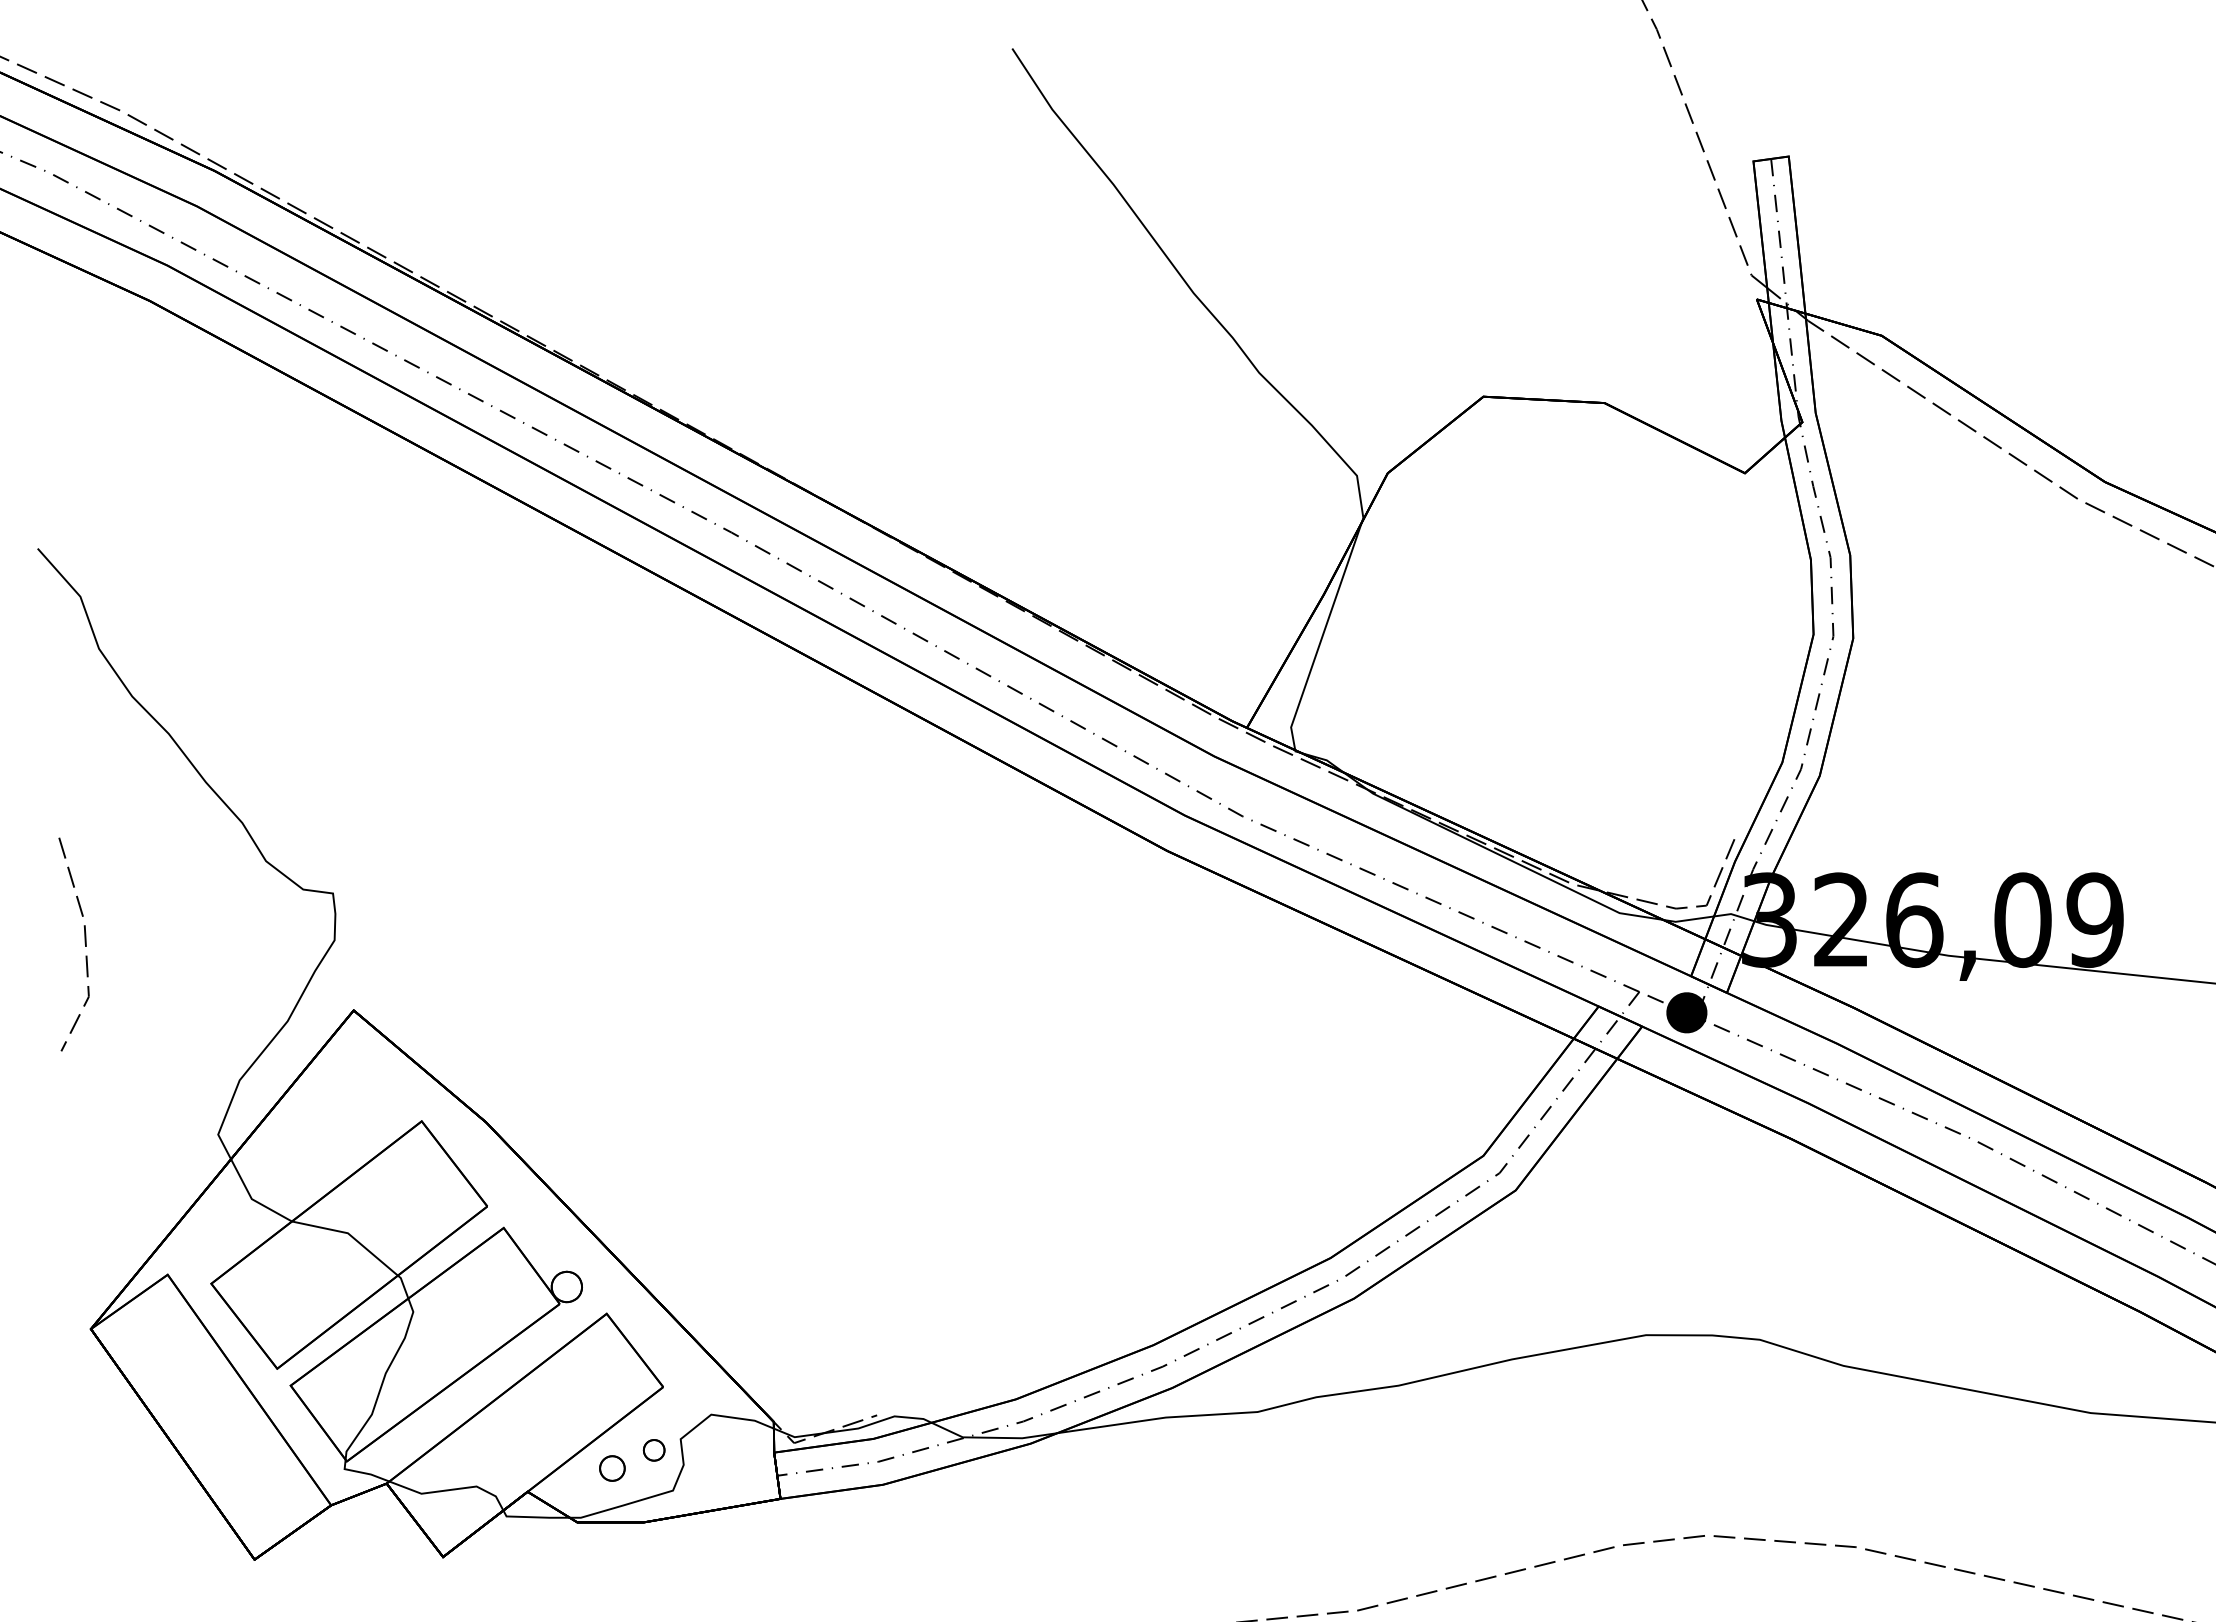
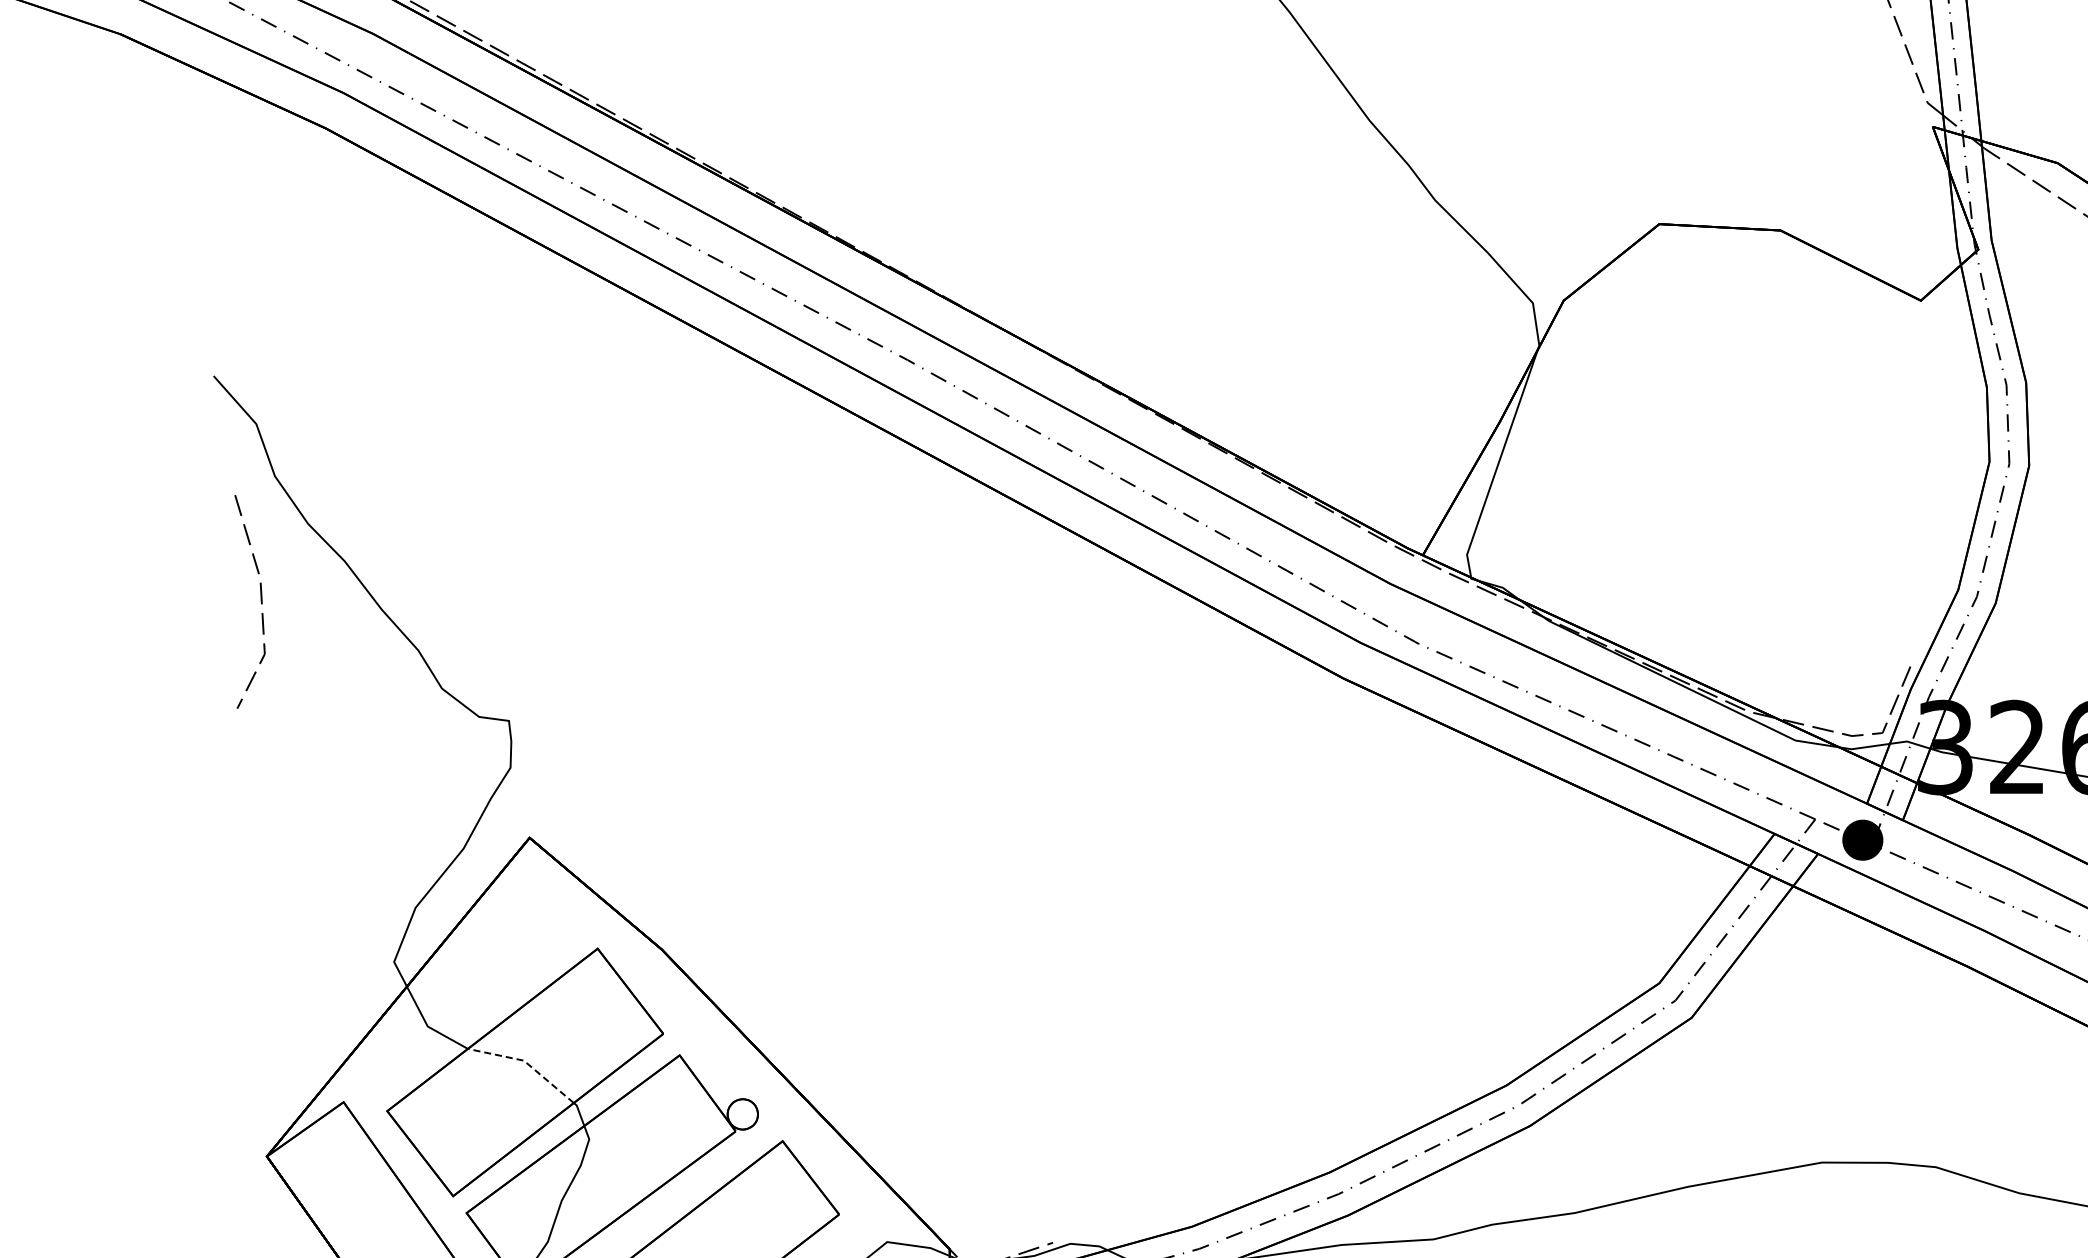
line: (84, 943) -> (260, 600), moved
line: (349, 1234) -> (525, 1061), solid -> dashed

